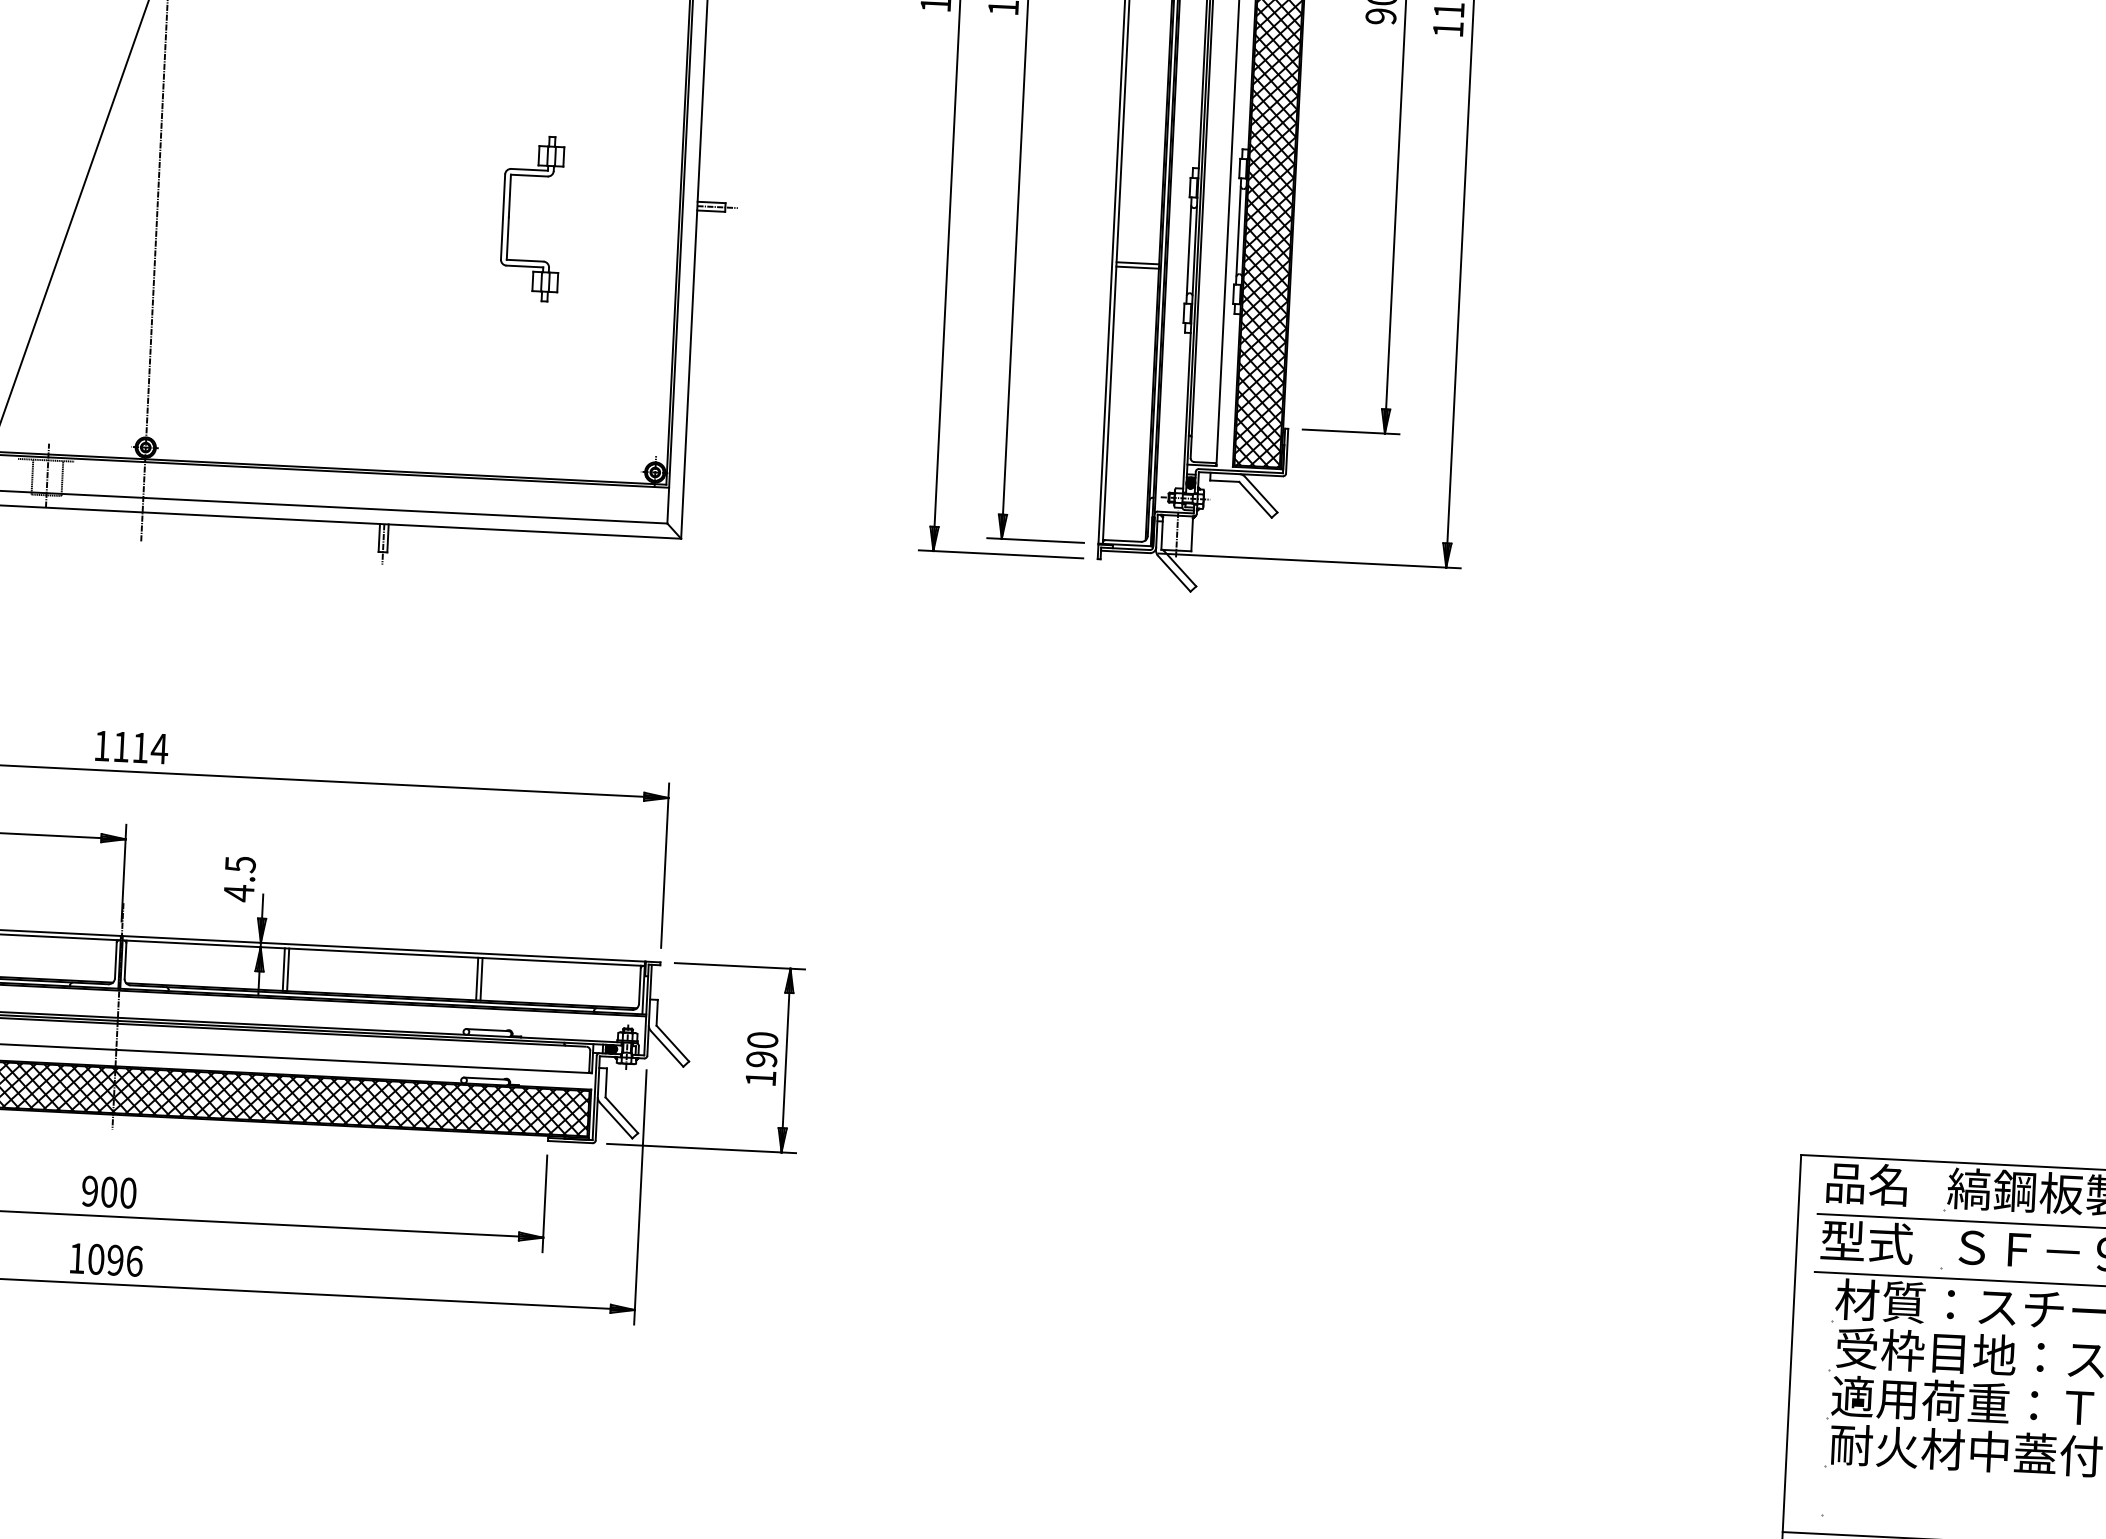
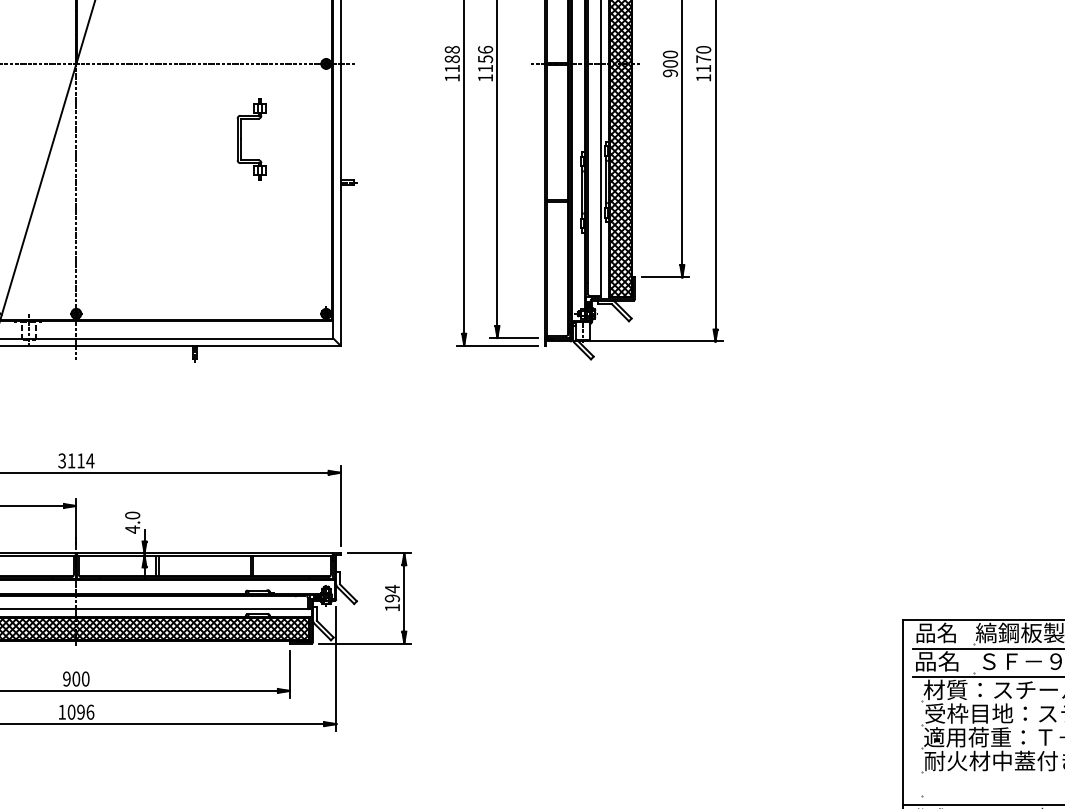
part: (510, 217) -> (241, 139), moved
text: (100, 745) -> (61, 460), 1114 -> 3114
text: (240, 864) -> (132, 515), 4.5 -> 4.0
text: (760, 1041) -> (391, 589), 190 -> 194
text: (1866, 1242) -> (937, 661), 型式 -> 品名

